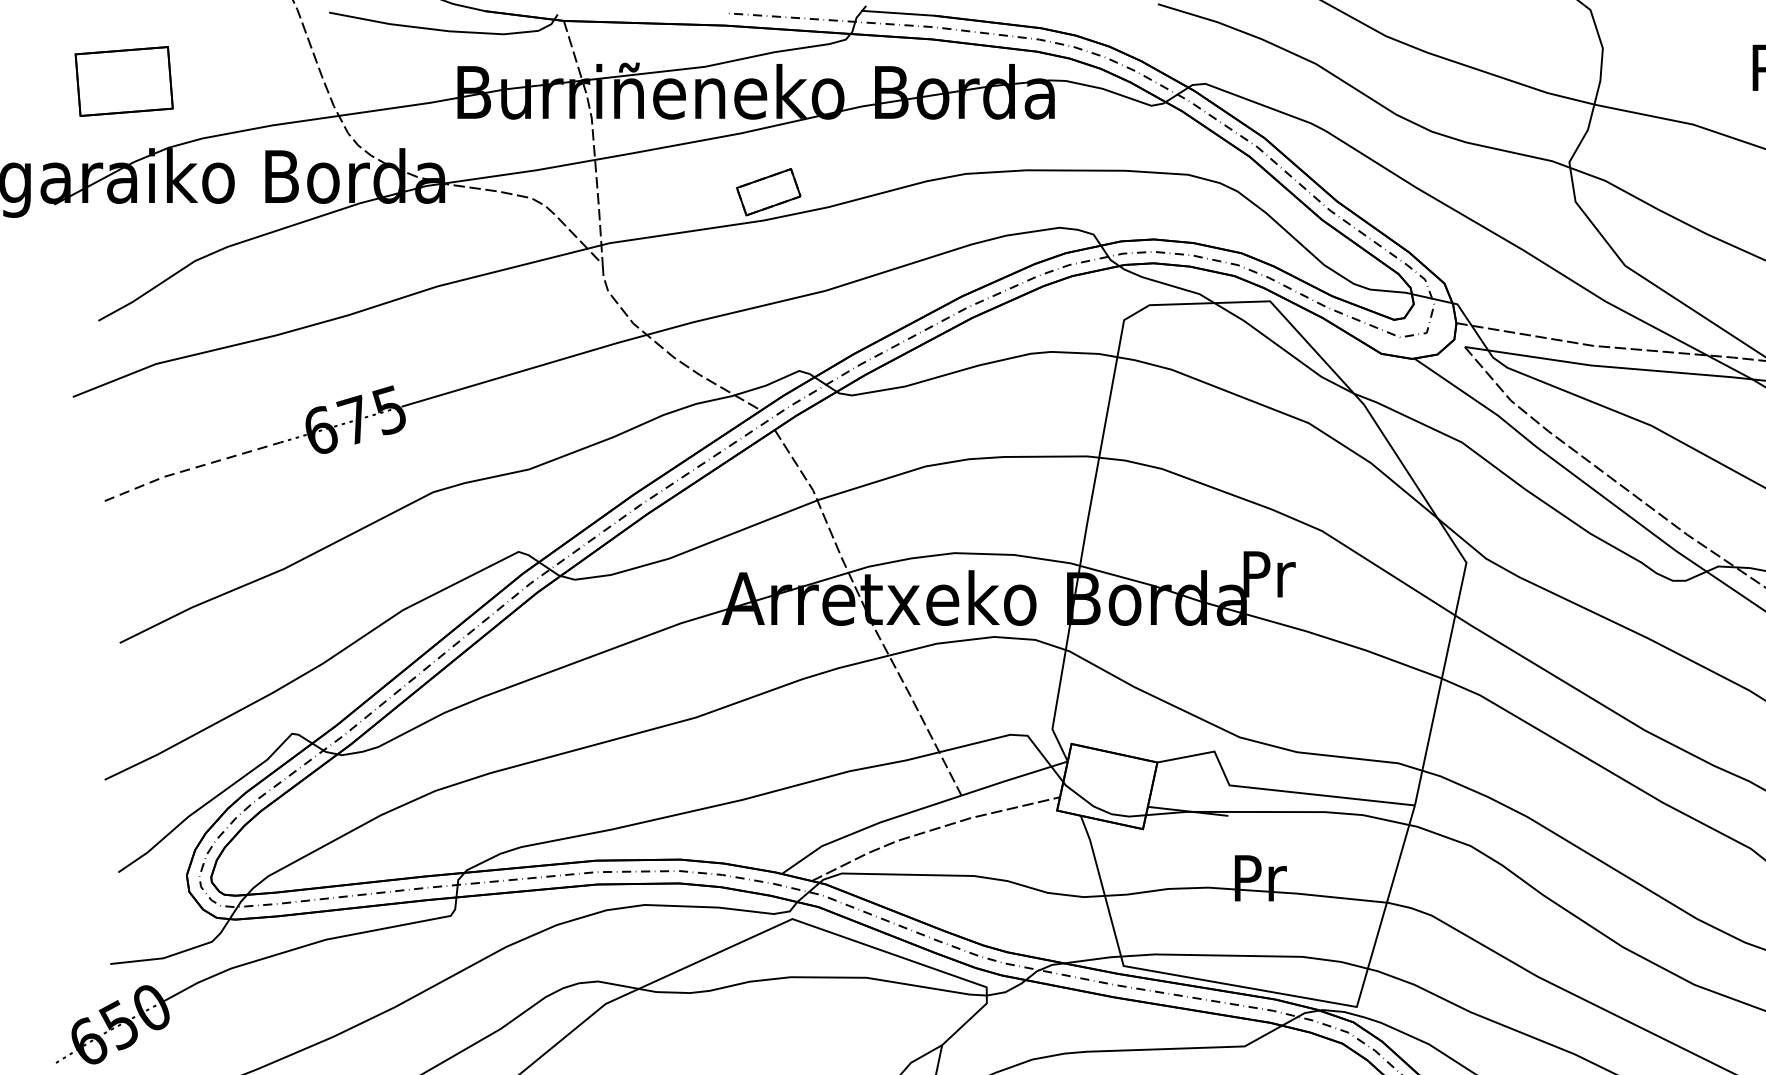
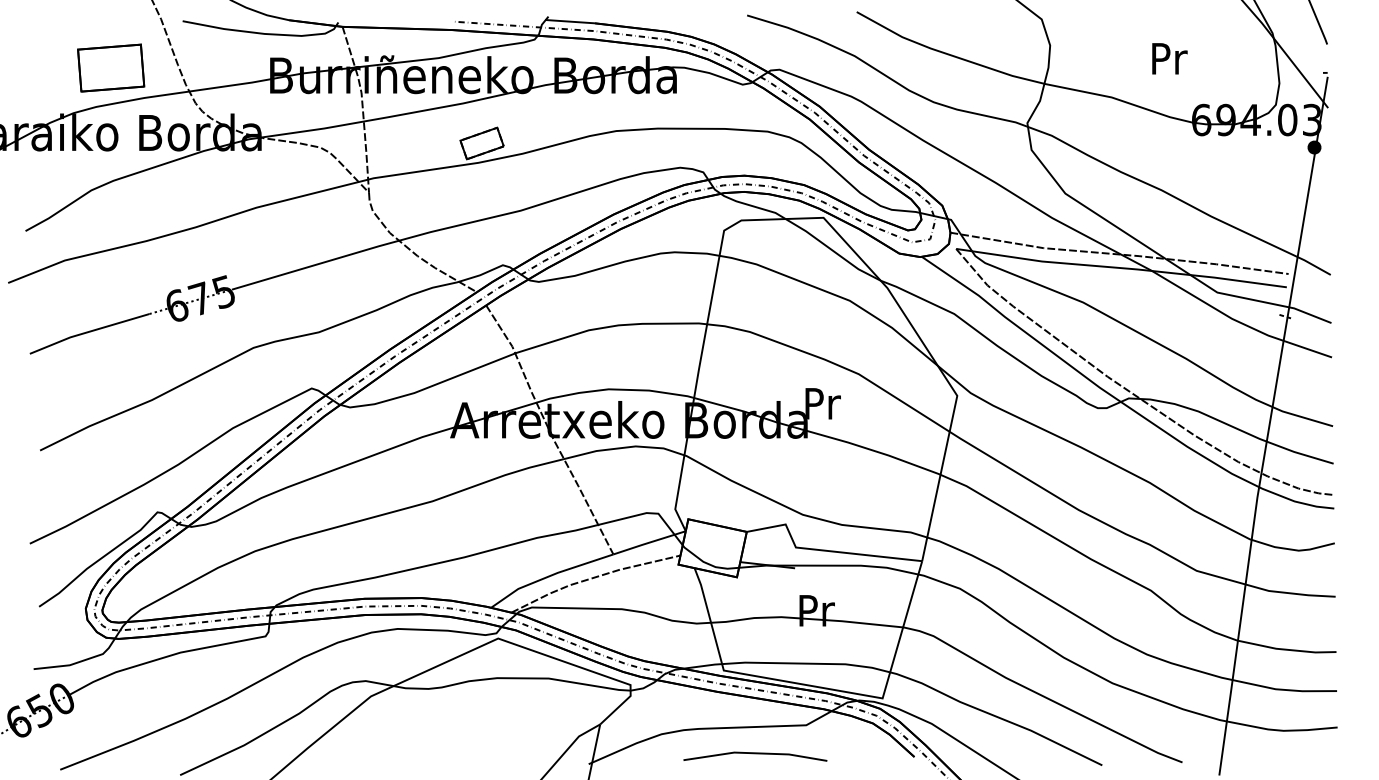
part: (124, 80) -> (111, 67), moved
line: (190, 469) -> (88, 332), dashed -> solid

